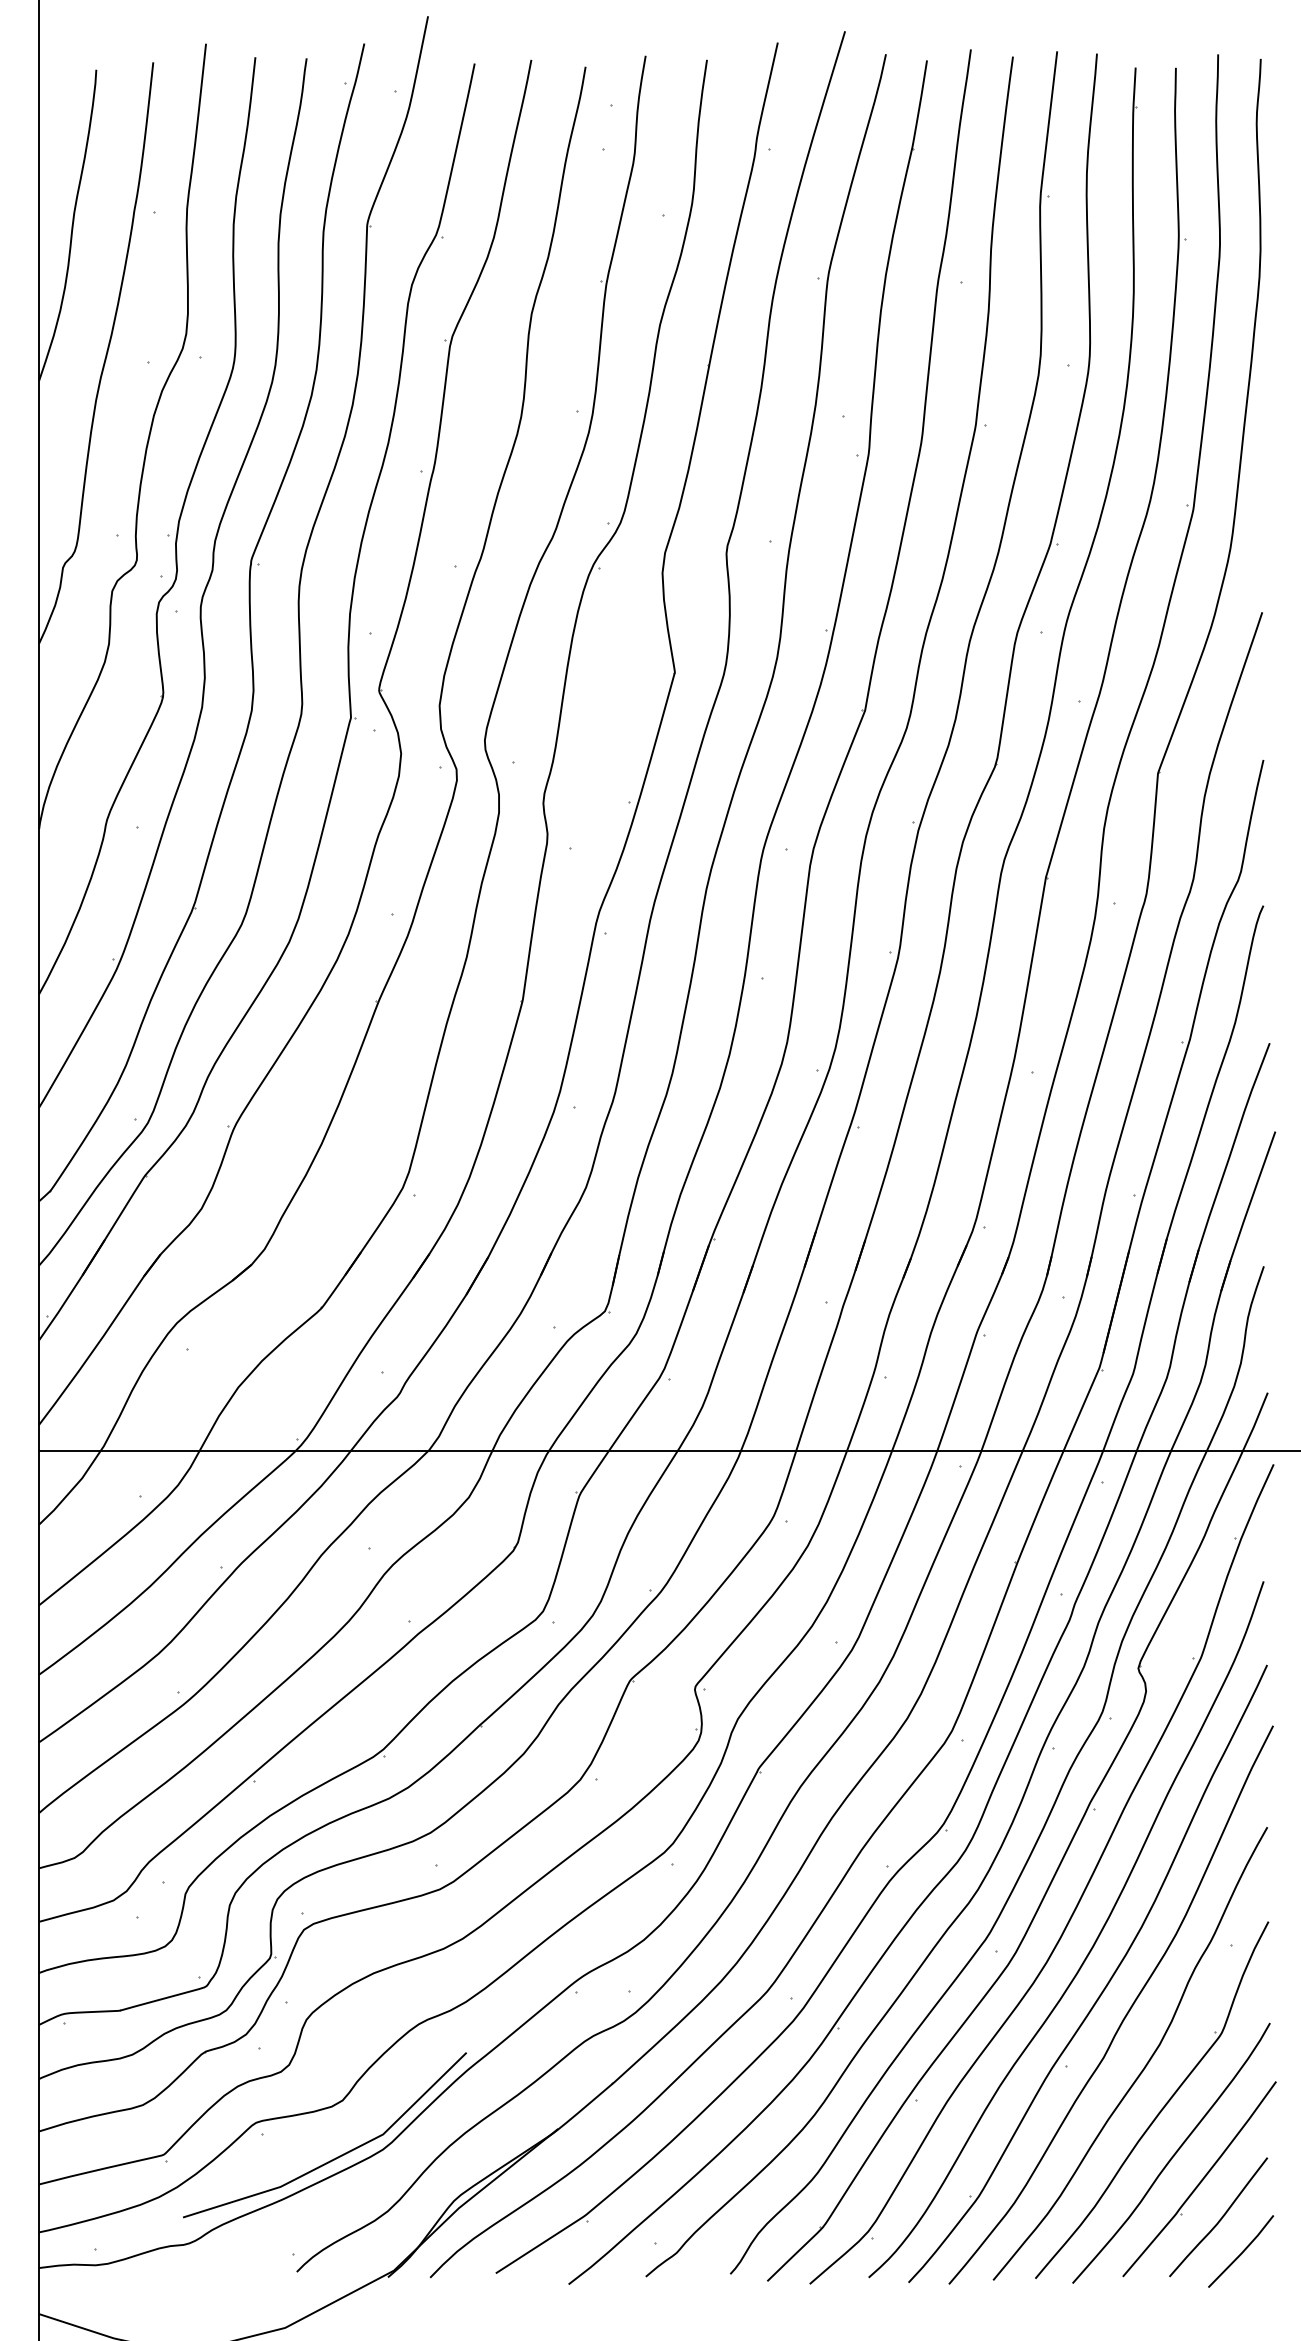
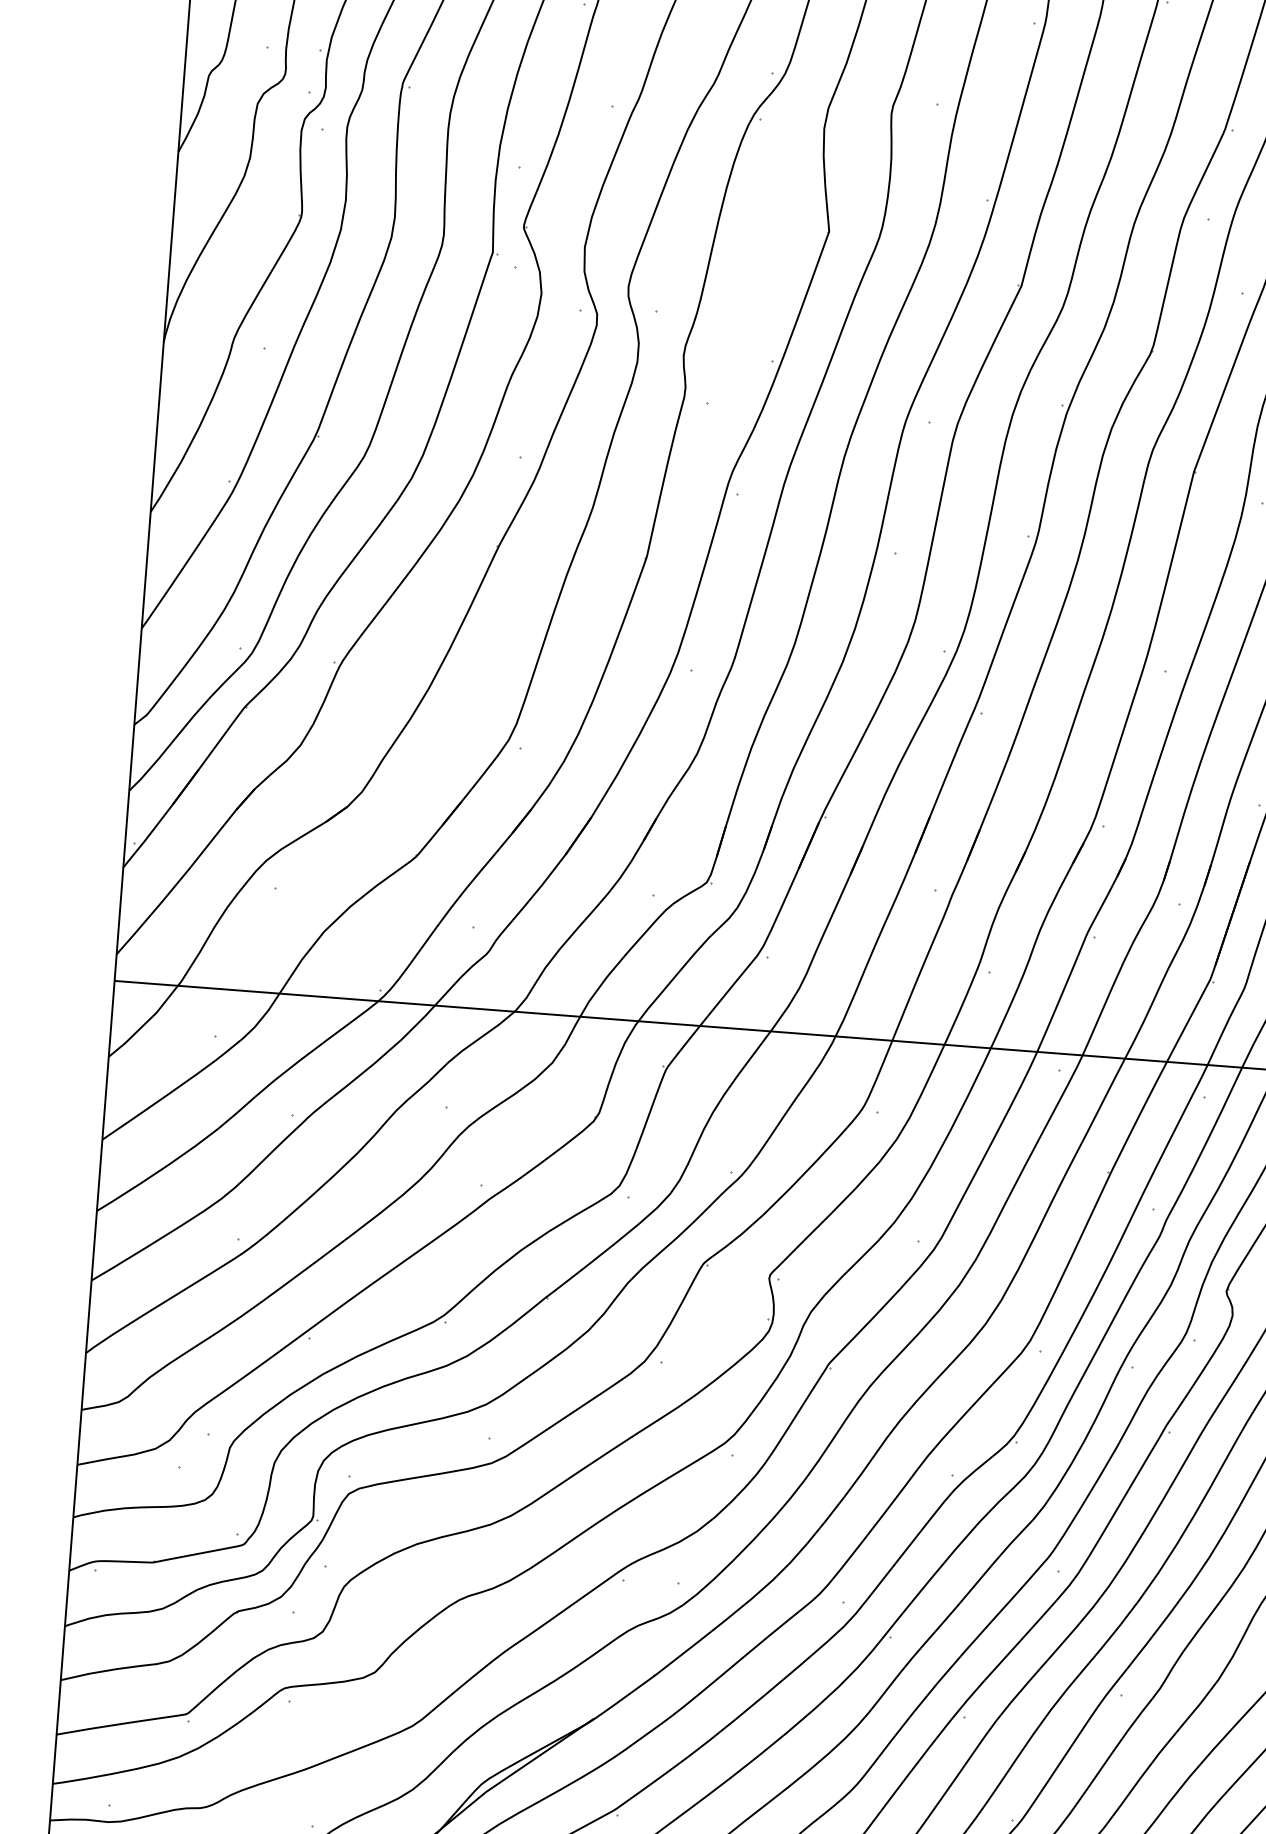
line: (335, 2157) -> (363, 1730), removed

